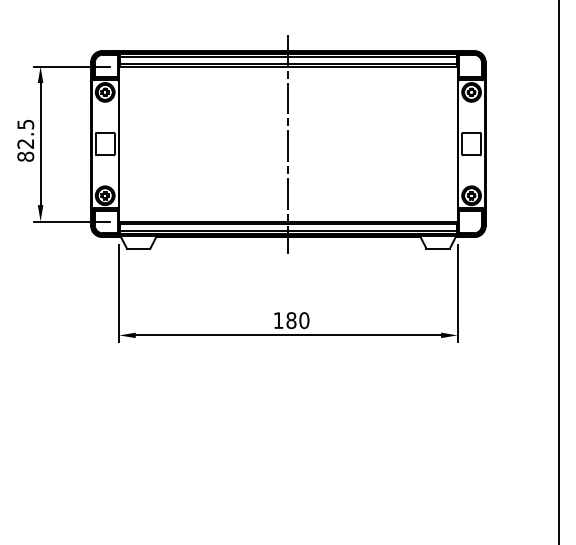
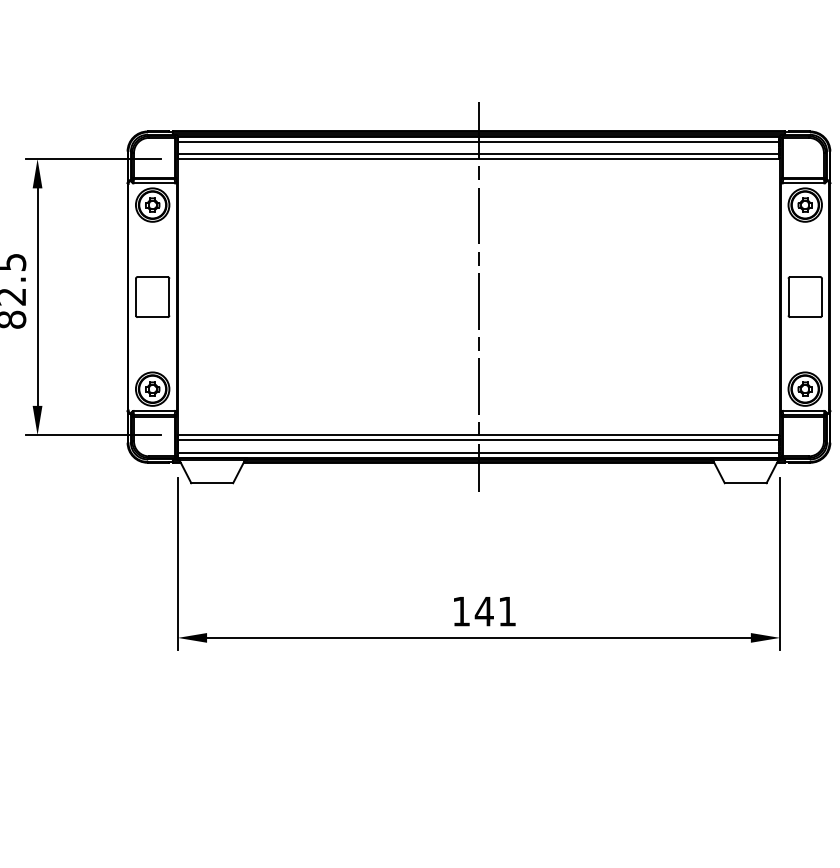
text: (297, 320) -> (495, 611), 180 -> 141

